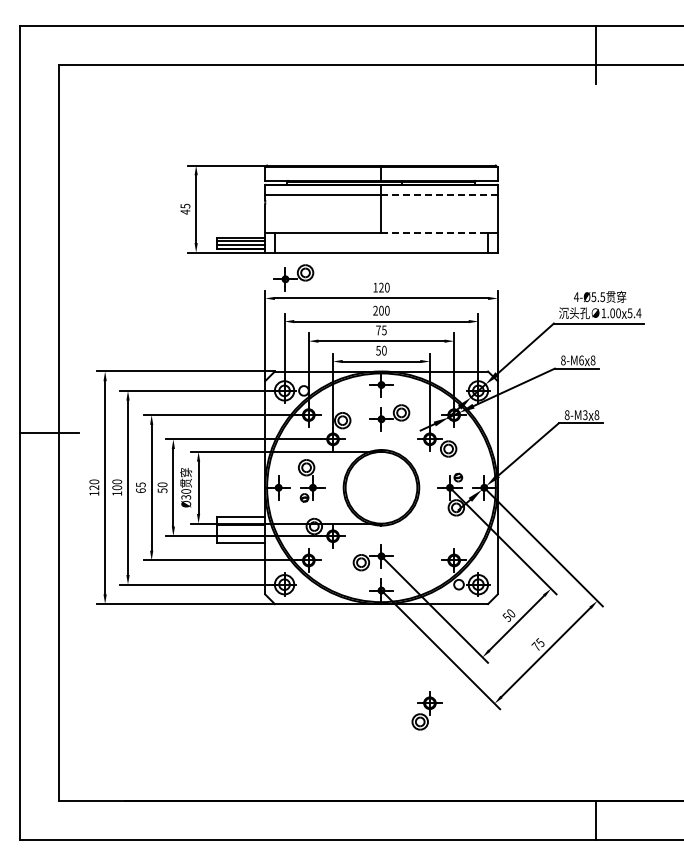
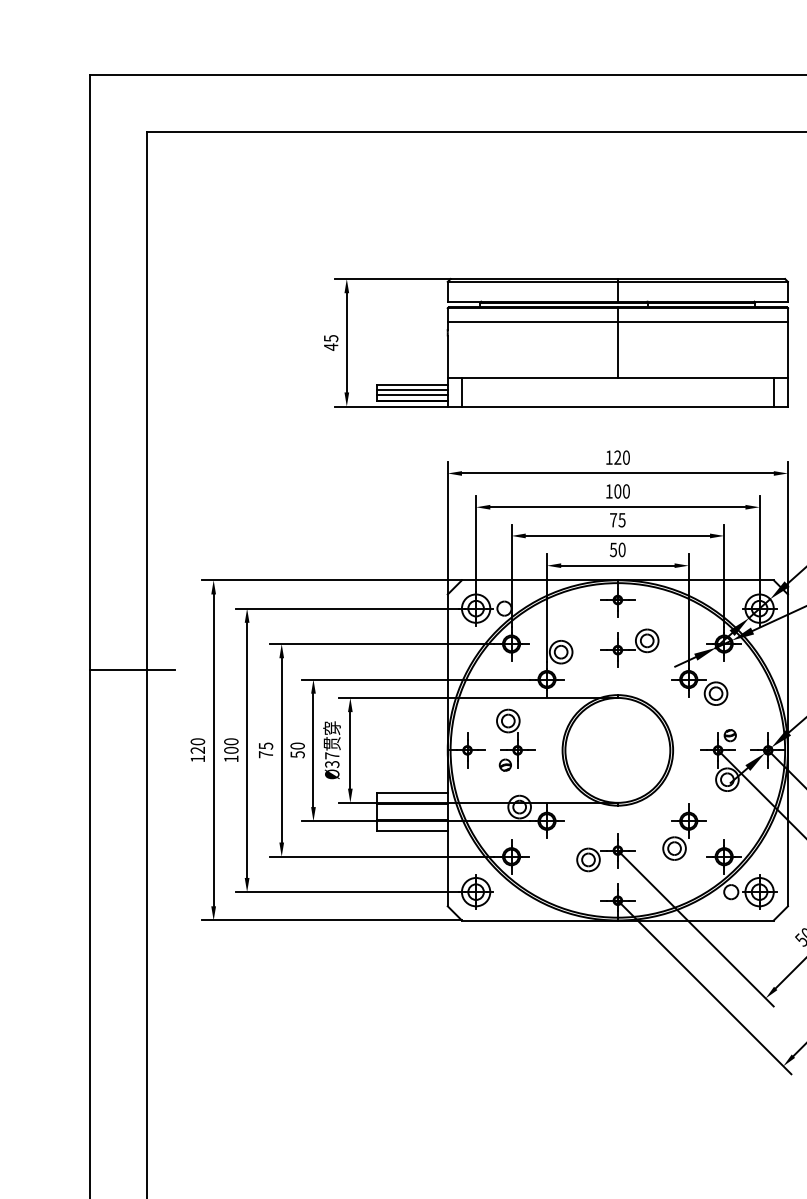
line: (439, 194) -> (702, 321), dashed -> solid
line: (435, 233) -> (696, 378), dashed -> solid
part: (293, 277) -> (489, 442), removed
text: (375, 310) -> (609, 491), 200 -> 100
text: (140, 490) -> (265, 754), 65 -> 75
text: (186, 491) -> (332, 755), Ø30 -> Ø37
part: (426, 710) -> (683, 831), moved

